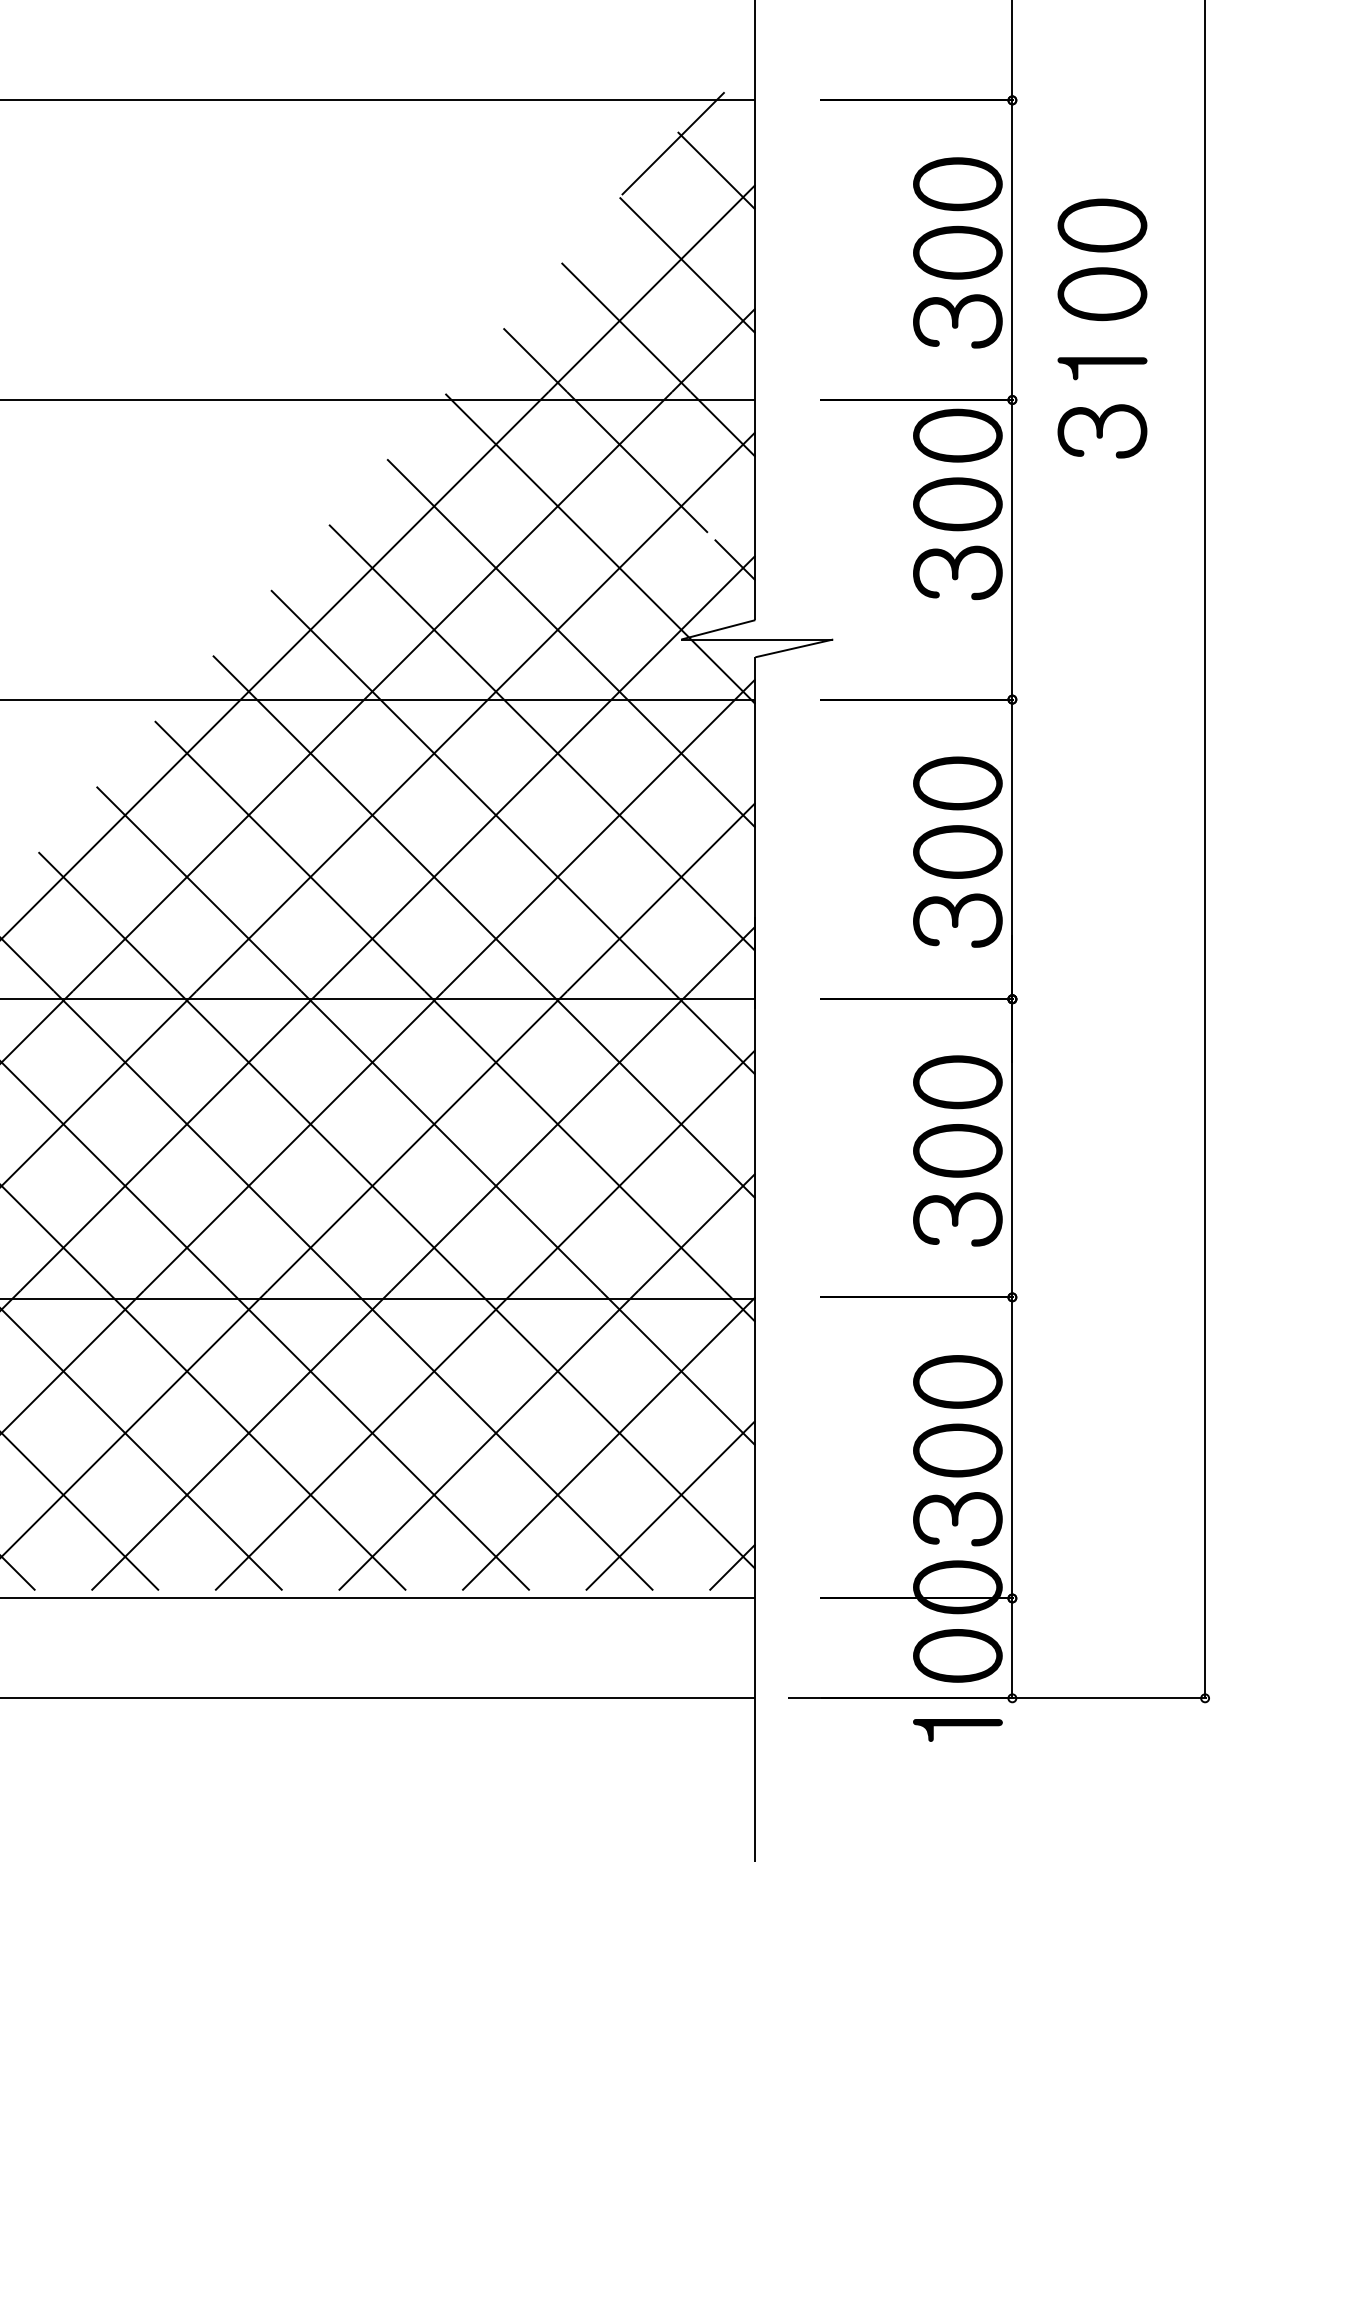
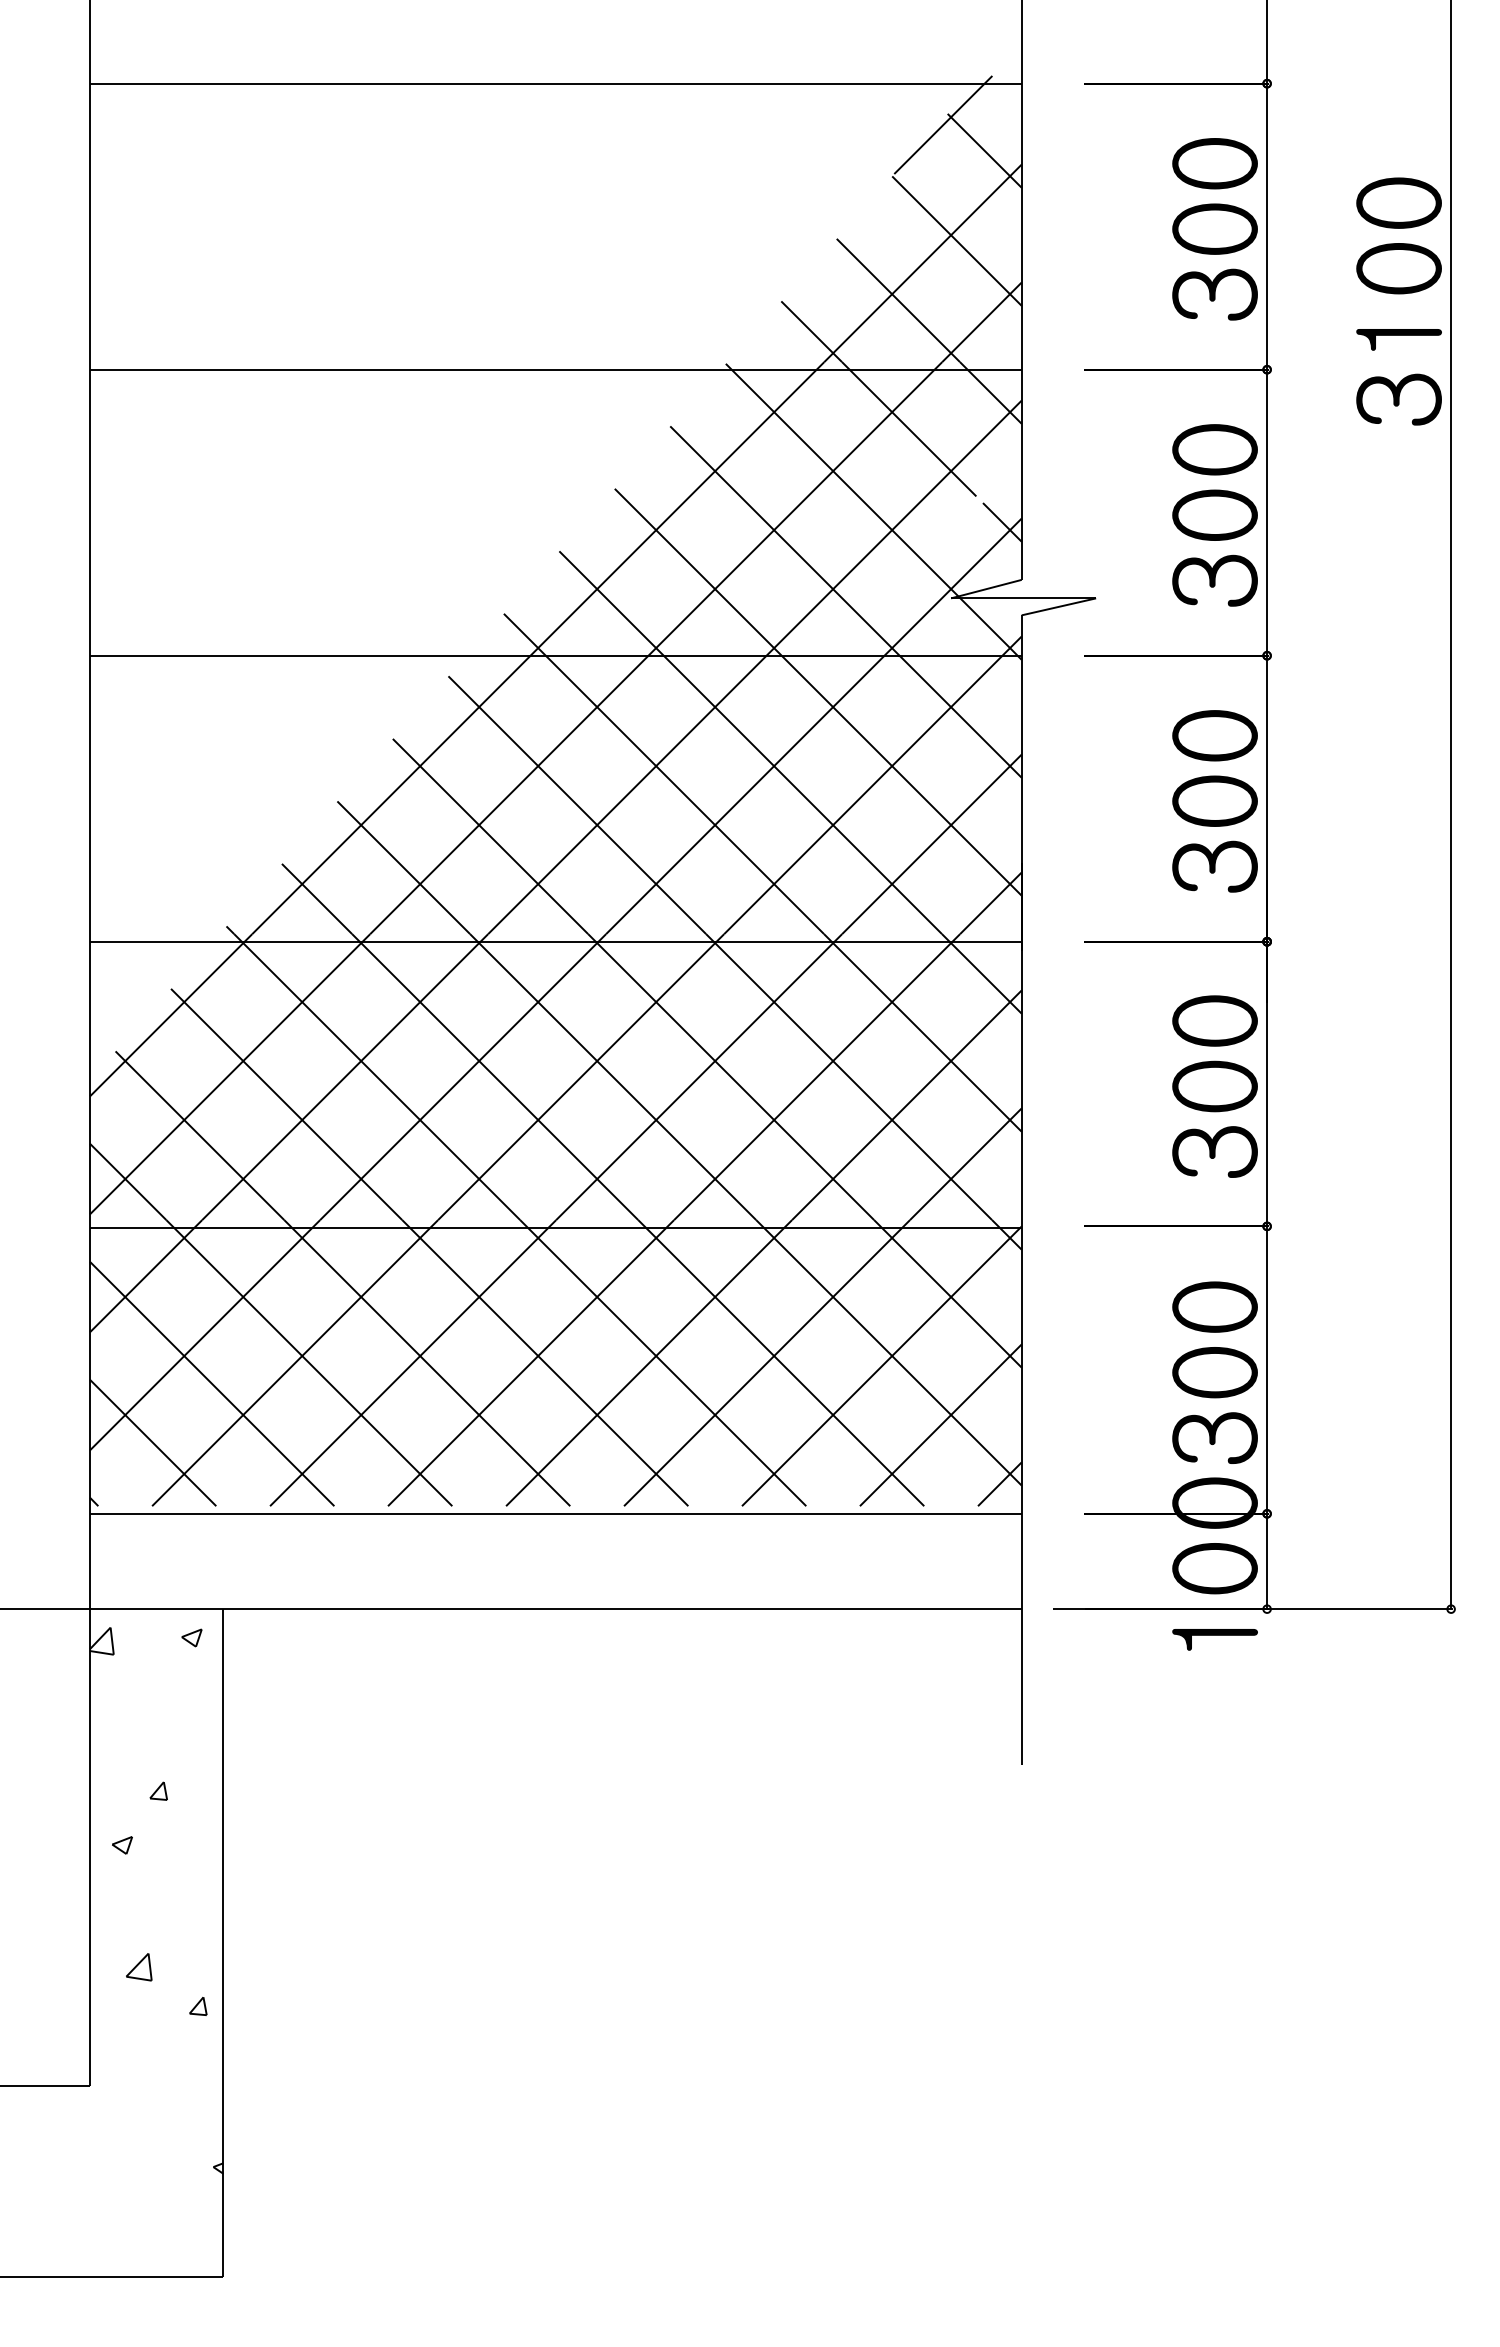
text: (1101, 328) -> (1398, 301), moved
text: (957, 504) -> (1214, 515), moved

